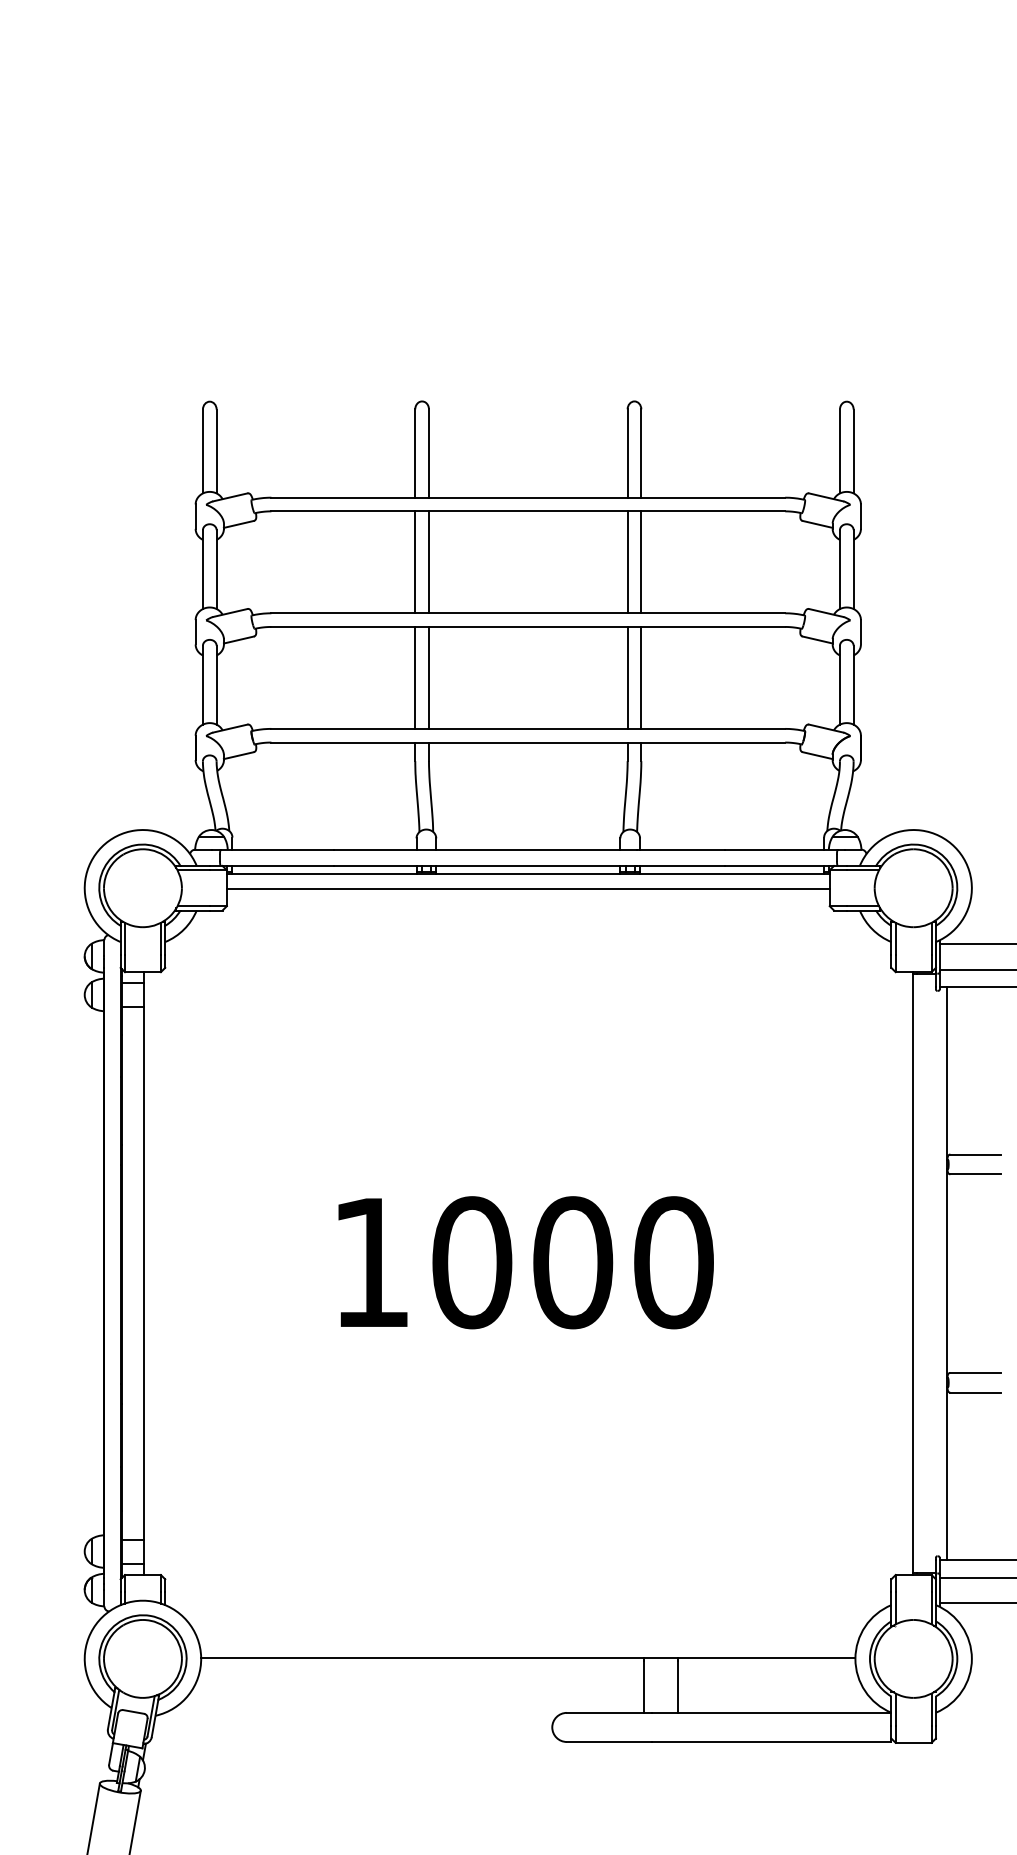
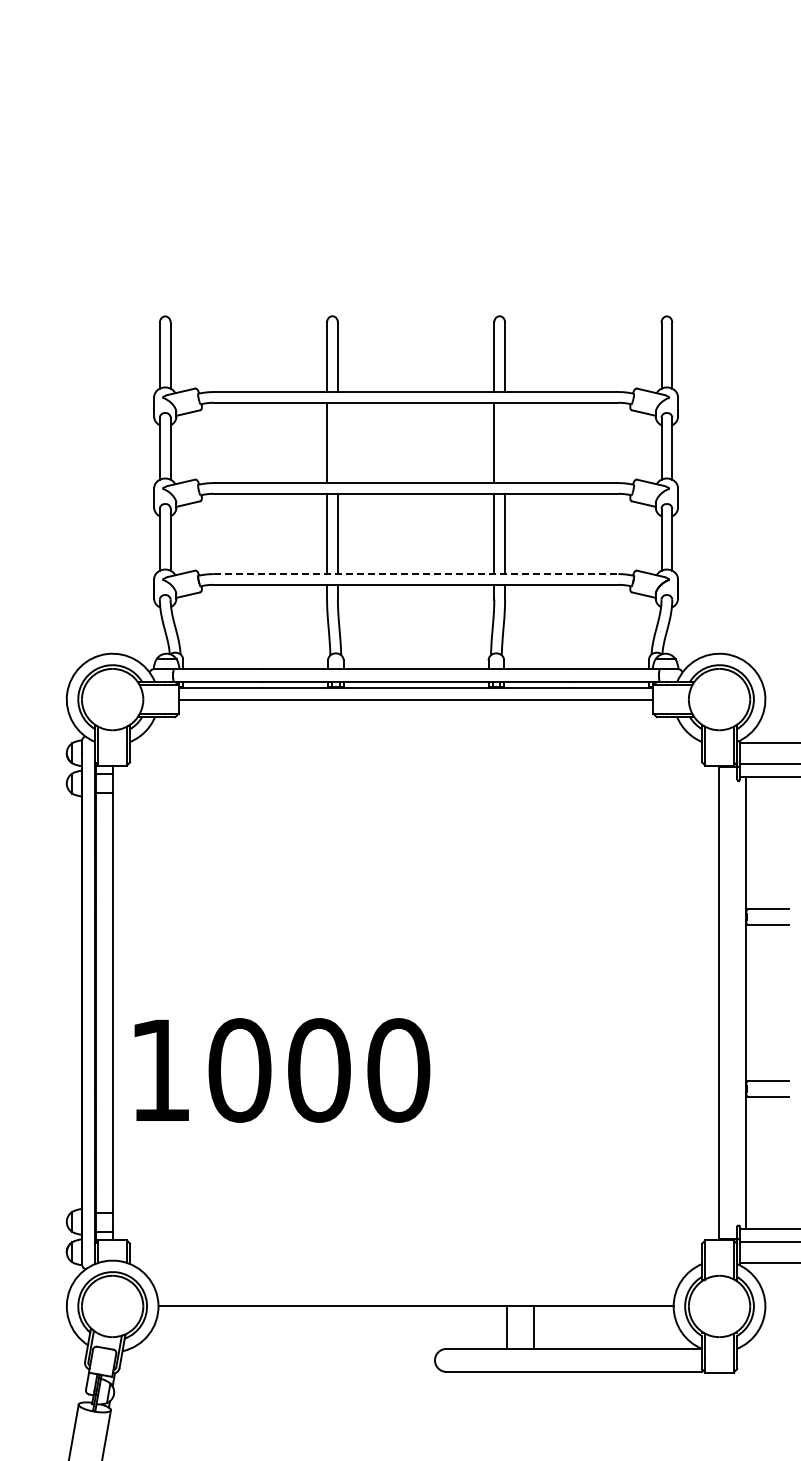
line: (428, 561) -> (337, 442), removed
line: (641, 561) -> (505, 442), removed
line: (528, 729) -> (416, 574), solid -> dashed
text: (526, 1262) -> (282, 1070), moved

